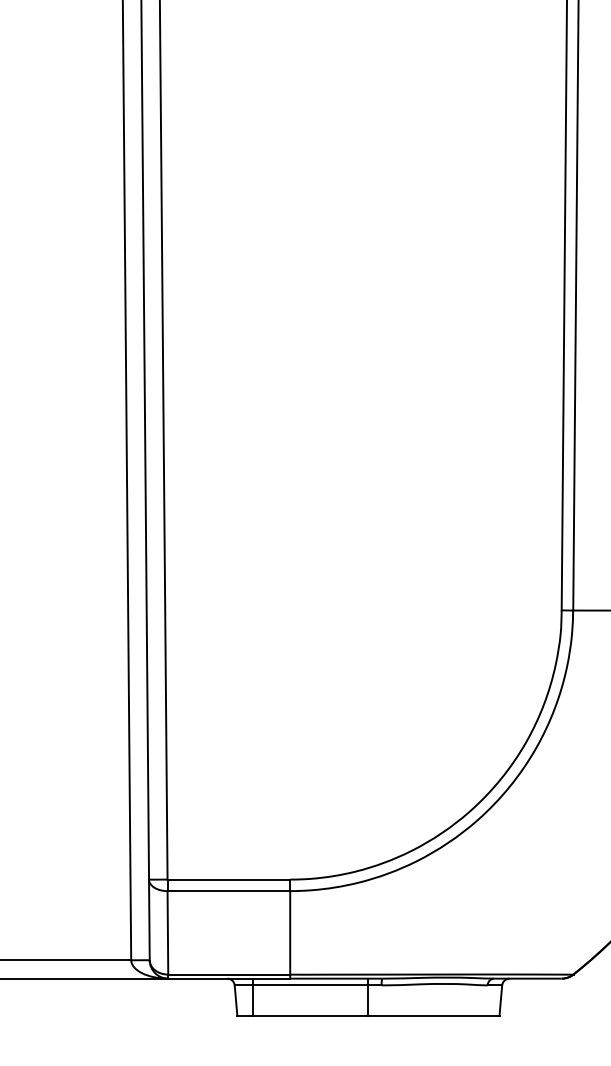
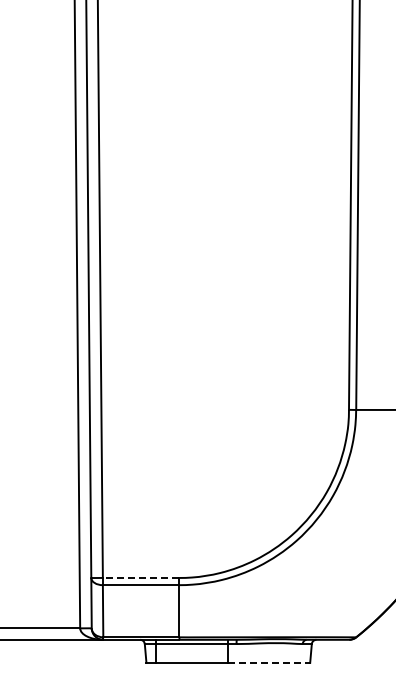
line: (227, 878) -> (140, 577), solid -> dashed
line: (434, 1014) -> (269, 662), solid -> dashed

